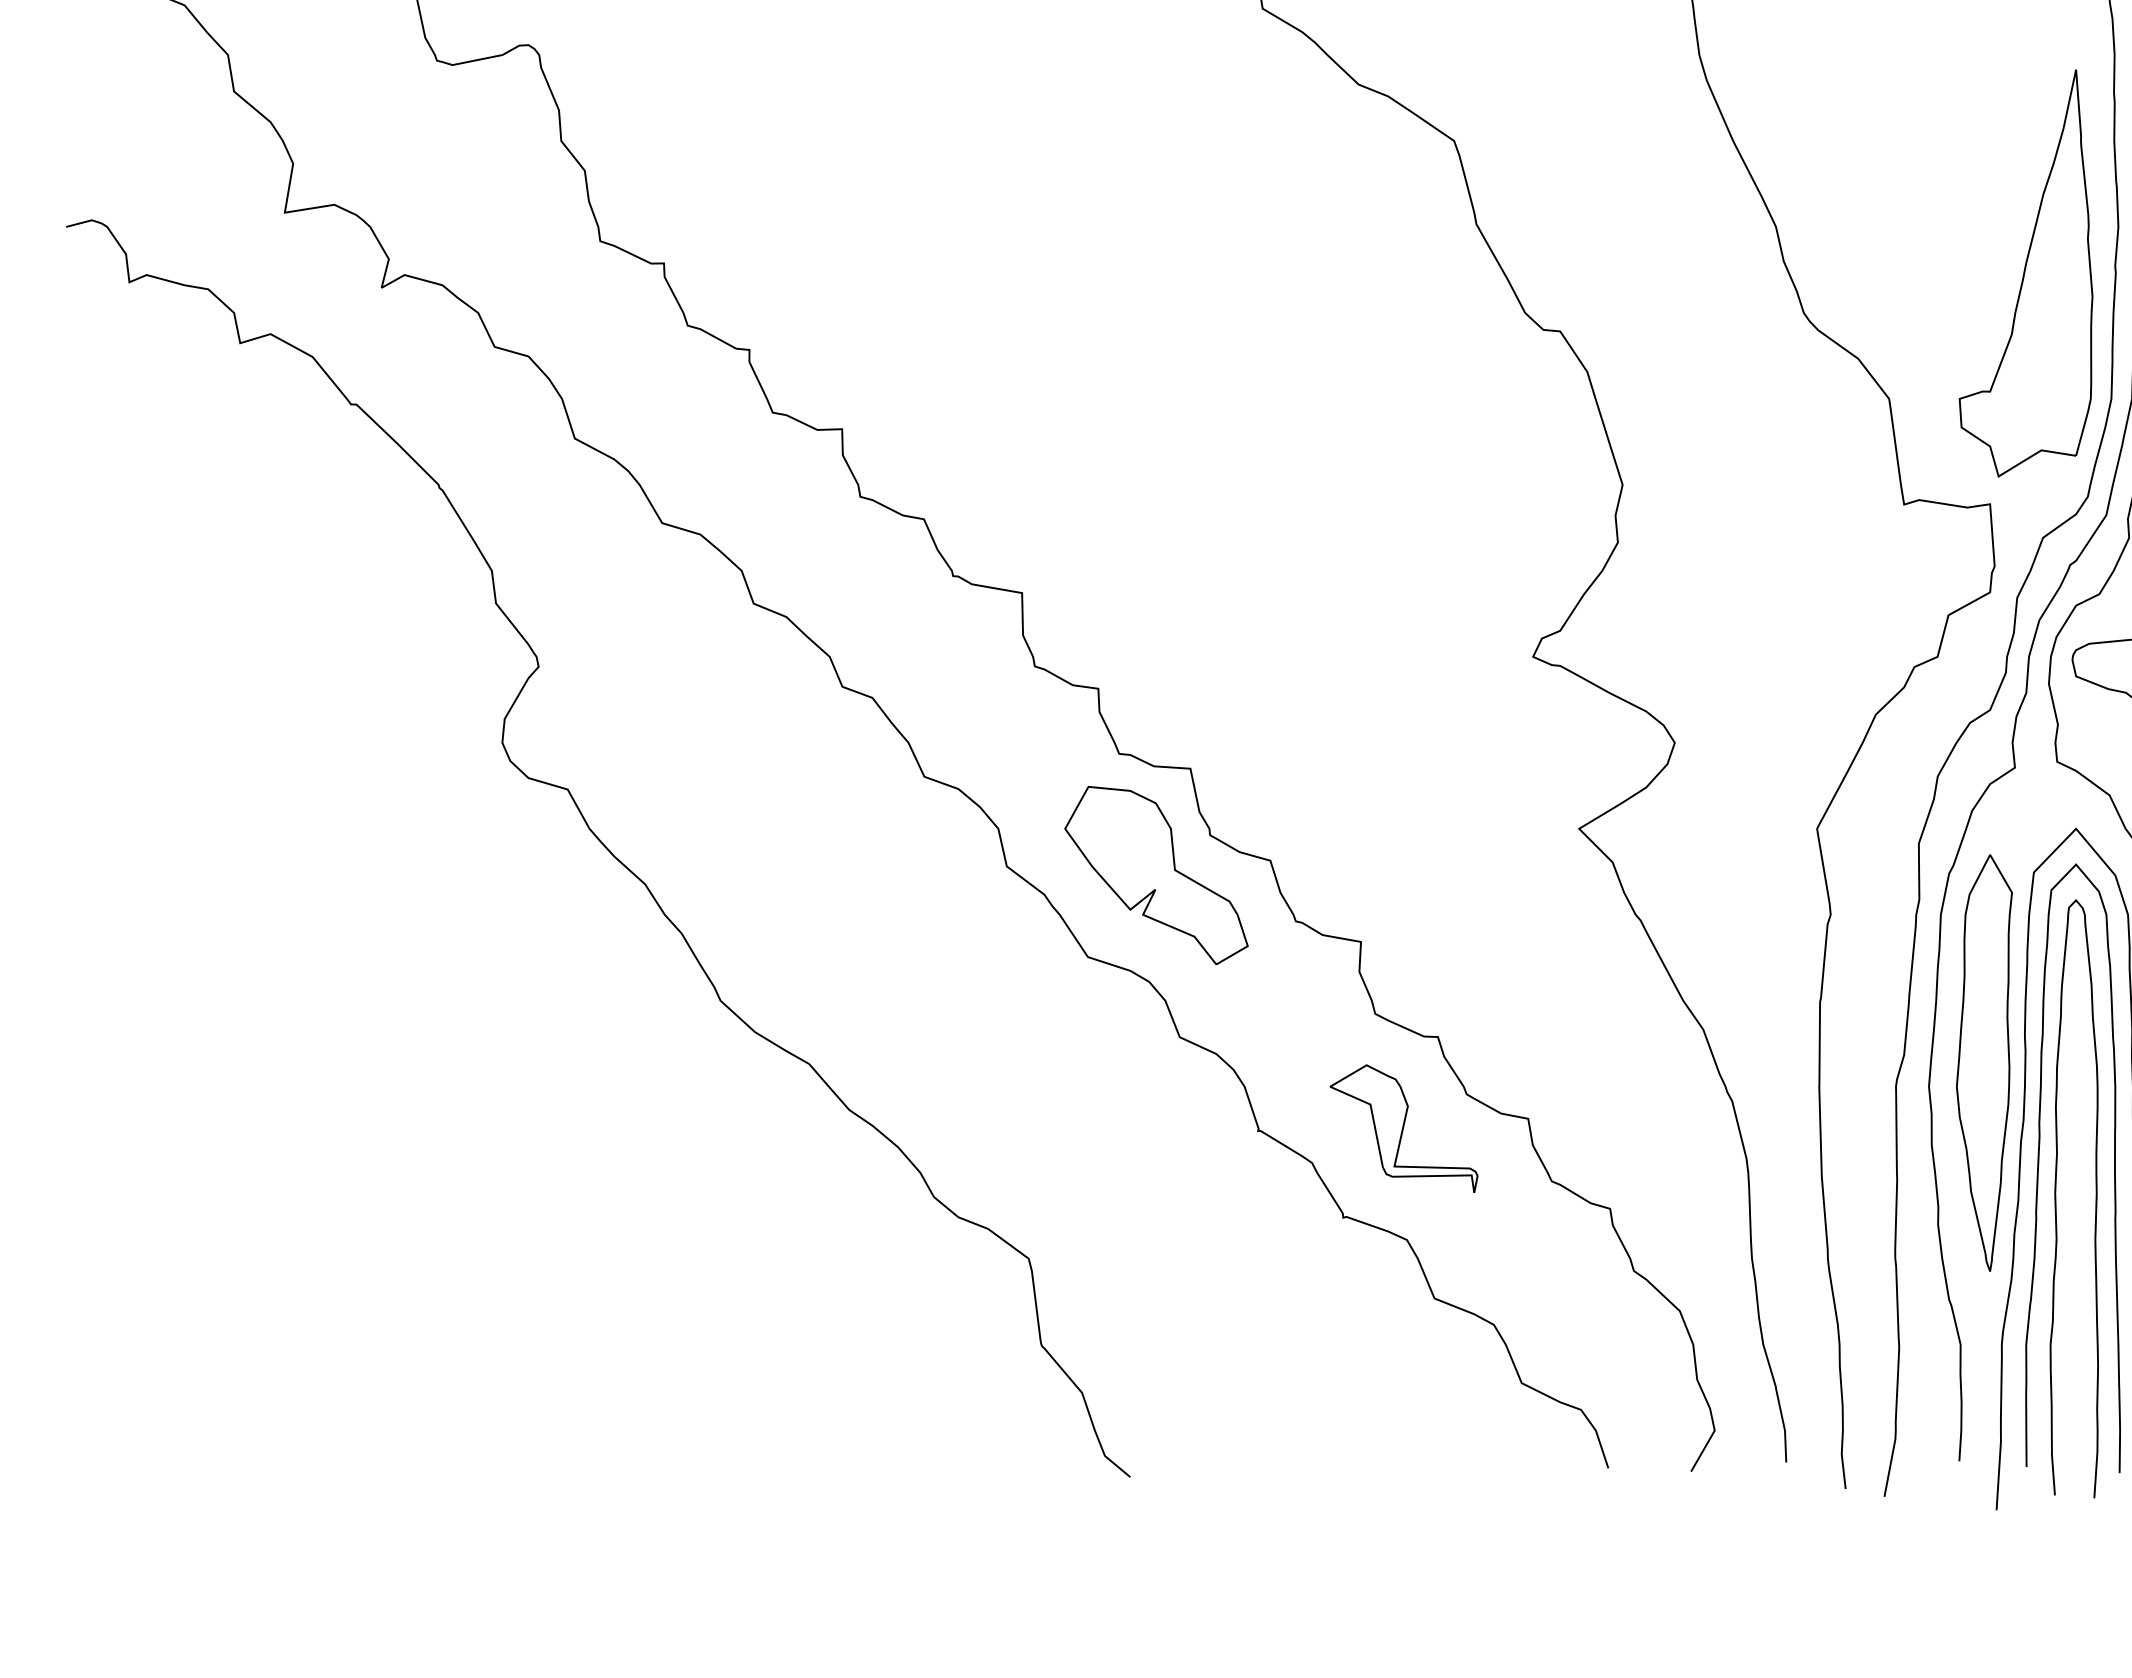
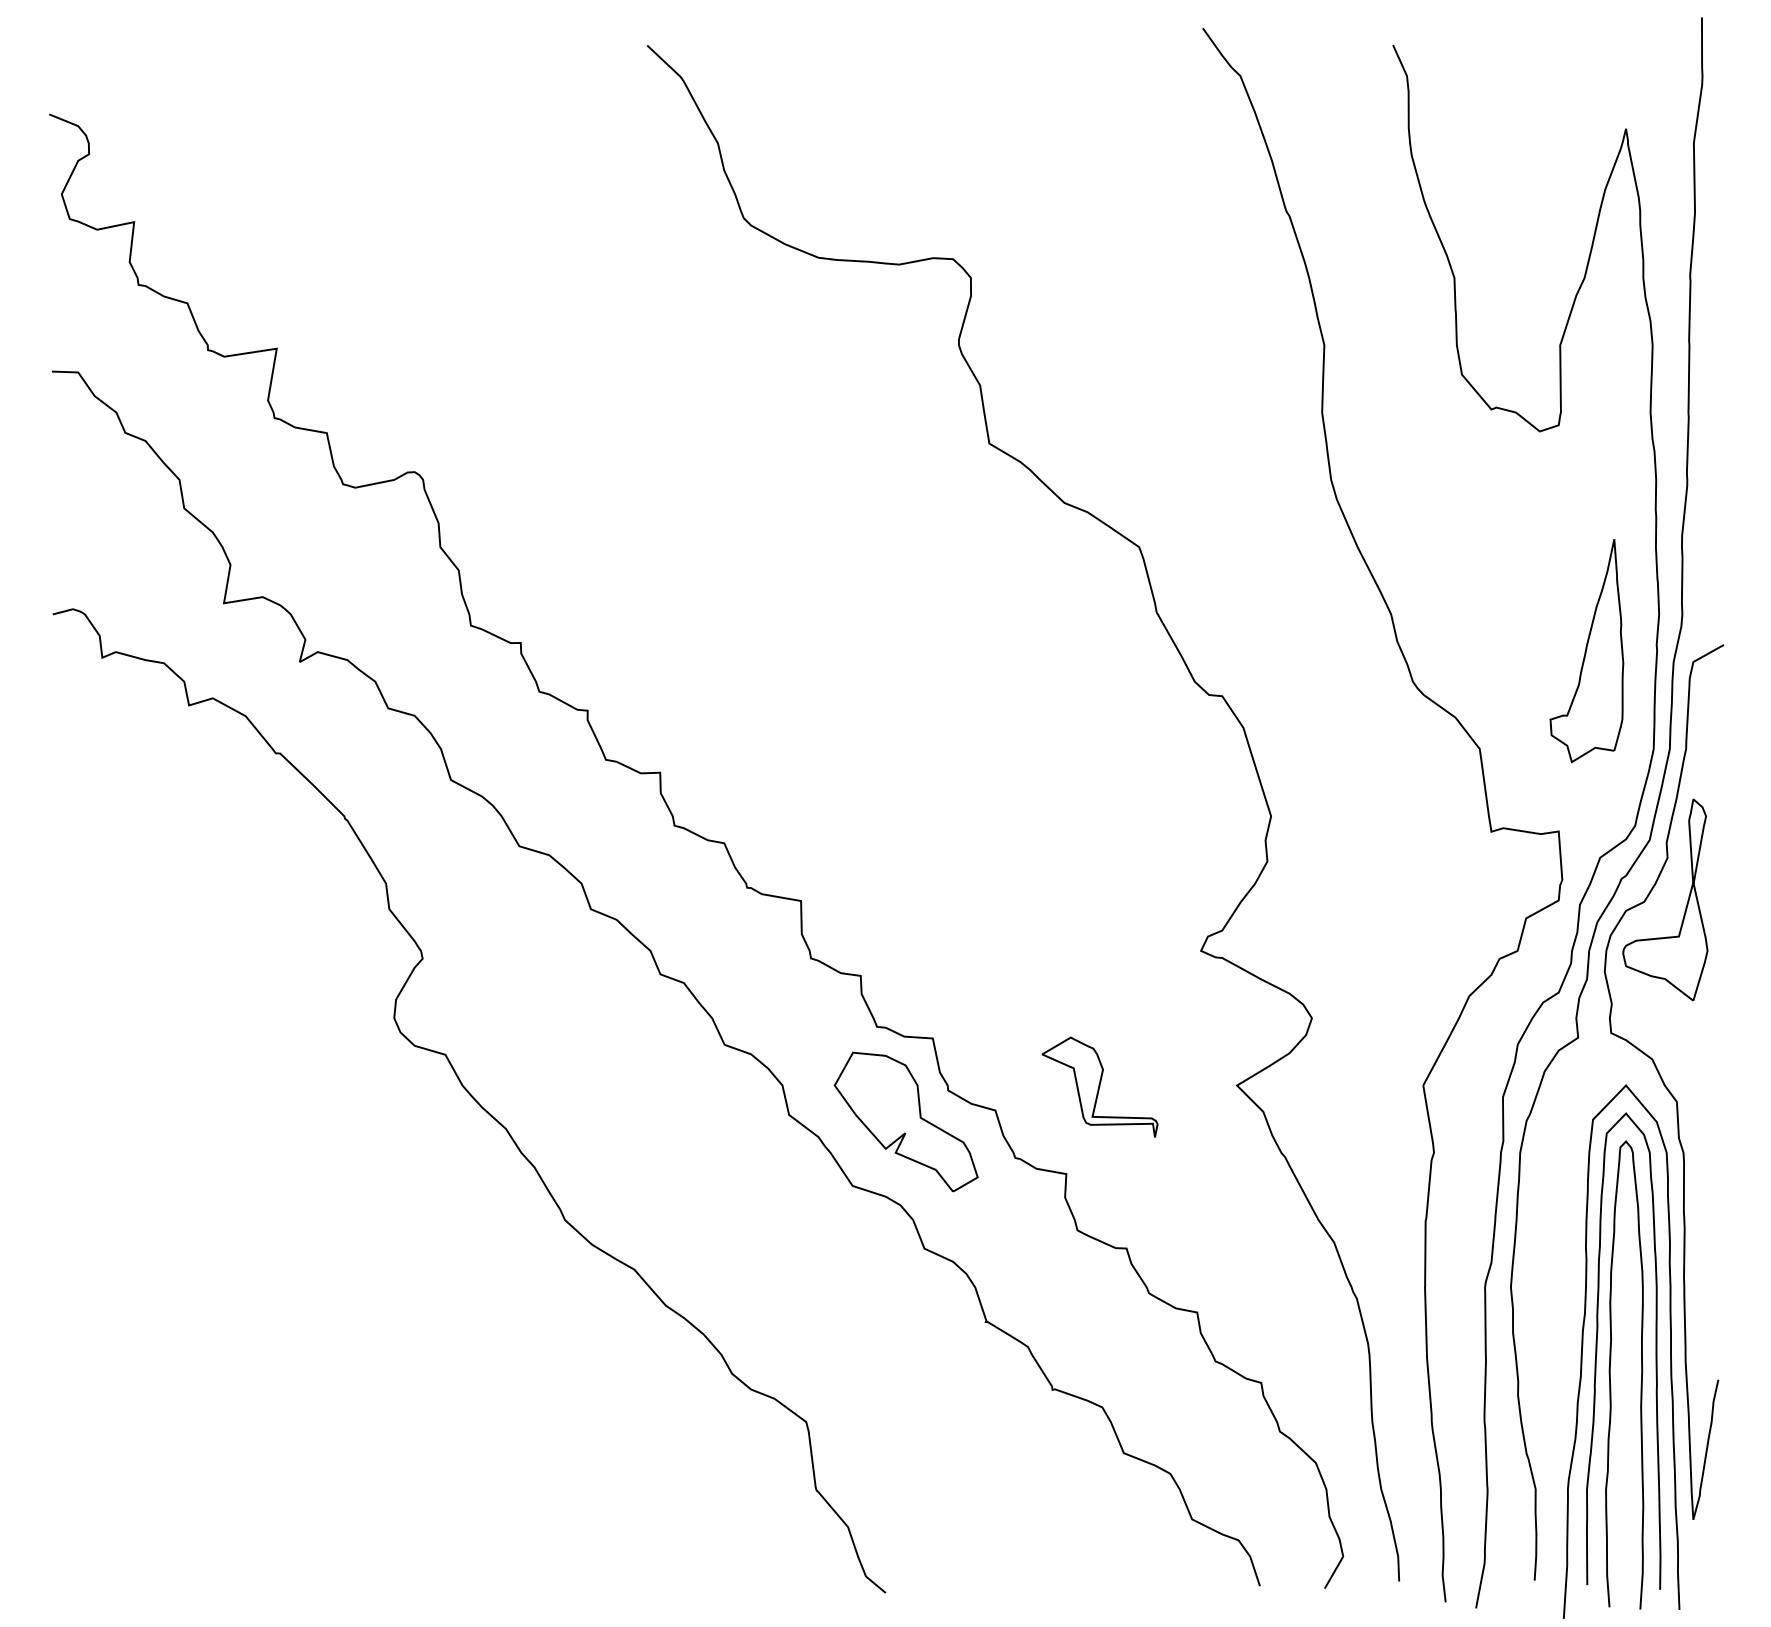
part: (2025, 273) -> (1586, 650), size x0.7
part: (1983, 1062) -> (1553, 1268), removed
part: (1403, 1127) -> (1099, 1086), moved

